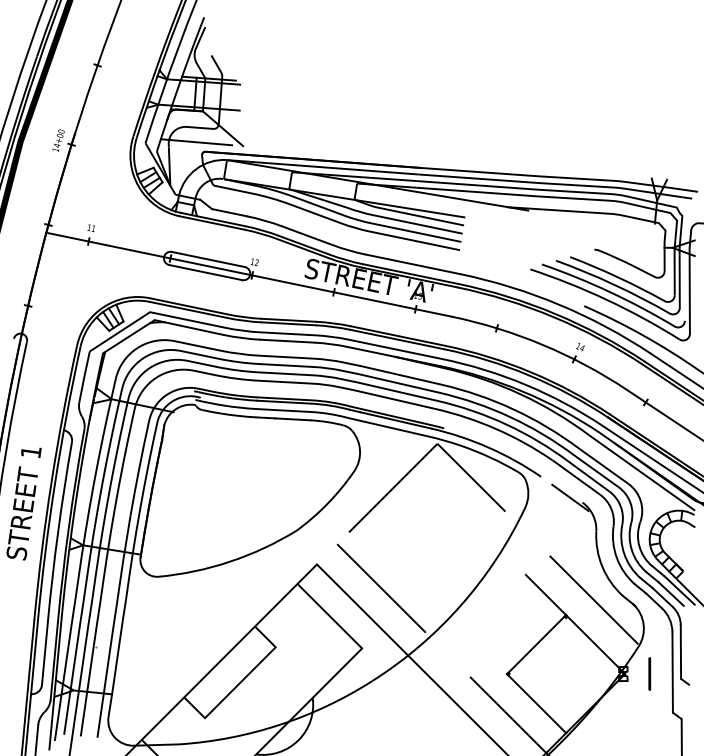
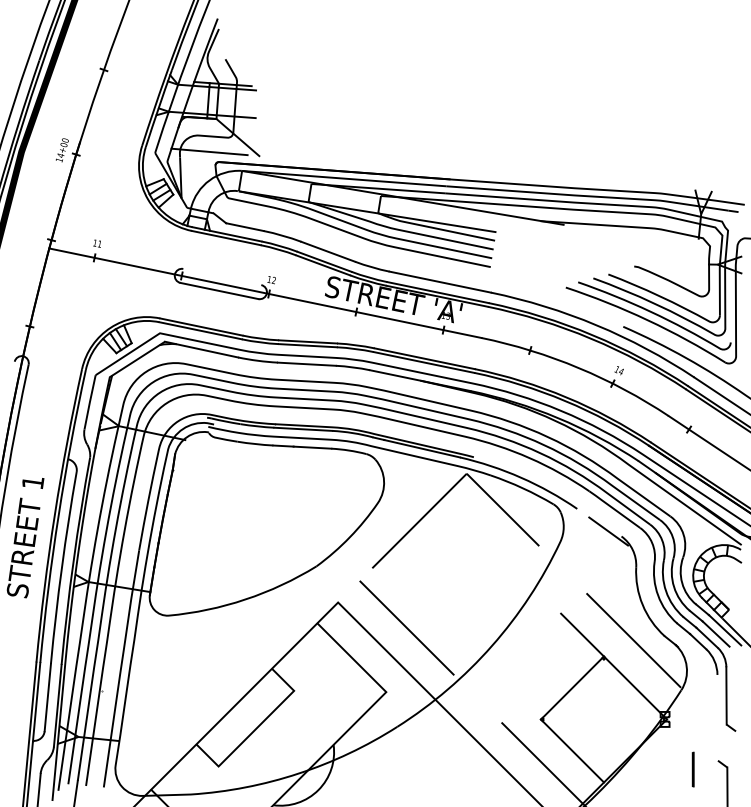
line: (207, 259) -> (221, 277), removed
line: (672, 672) -> (717, 717), removed
line: (649, 673) -> (692, 769), moved

